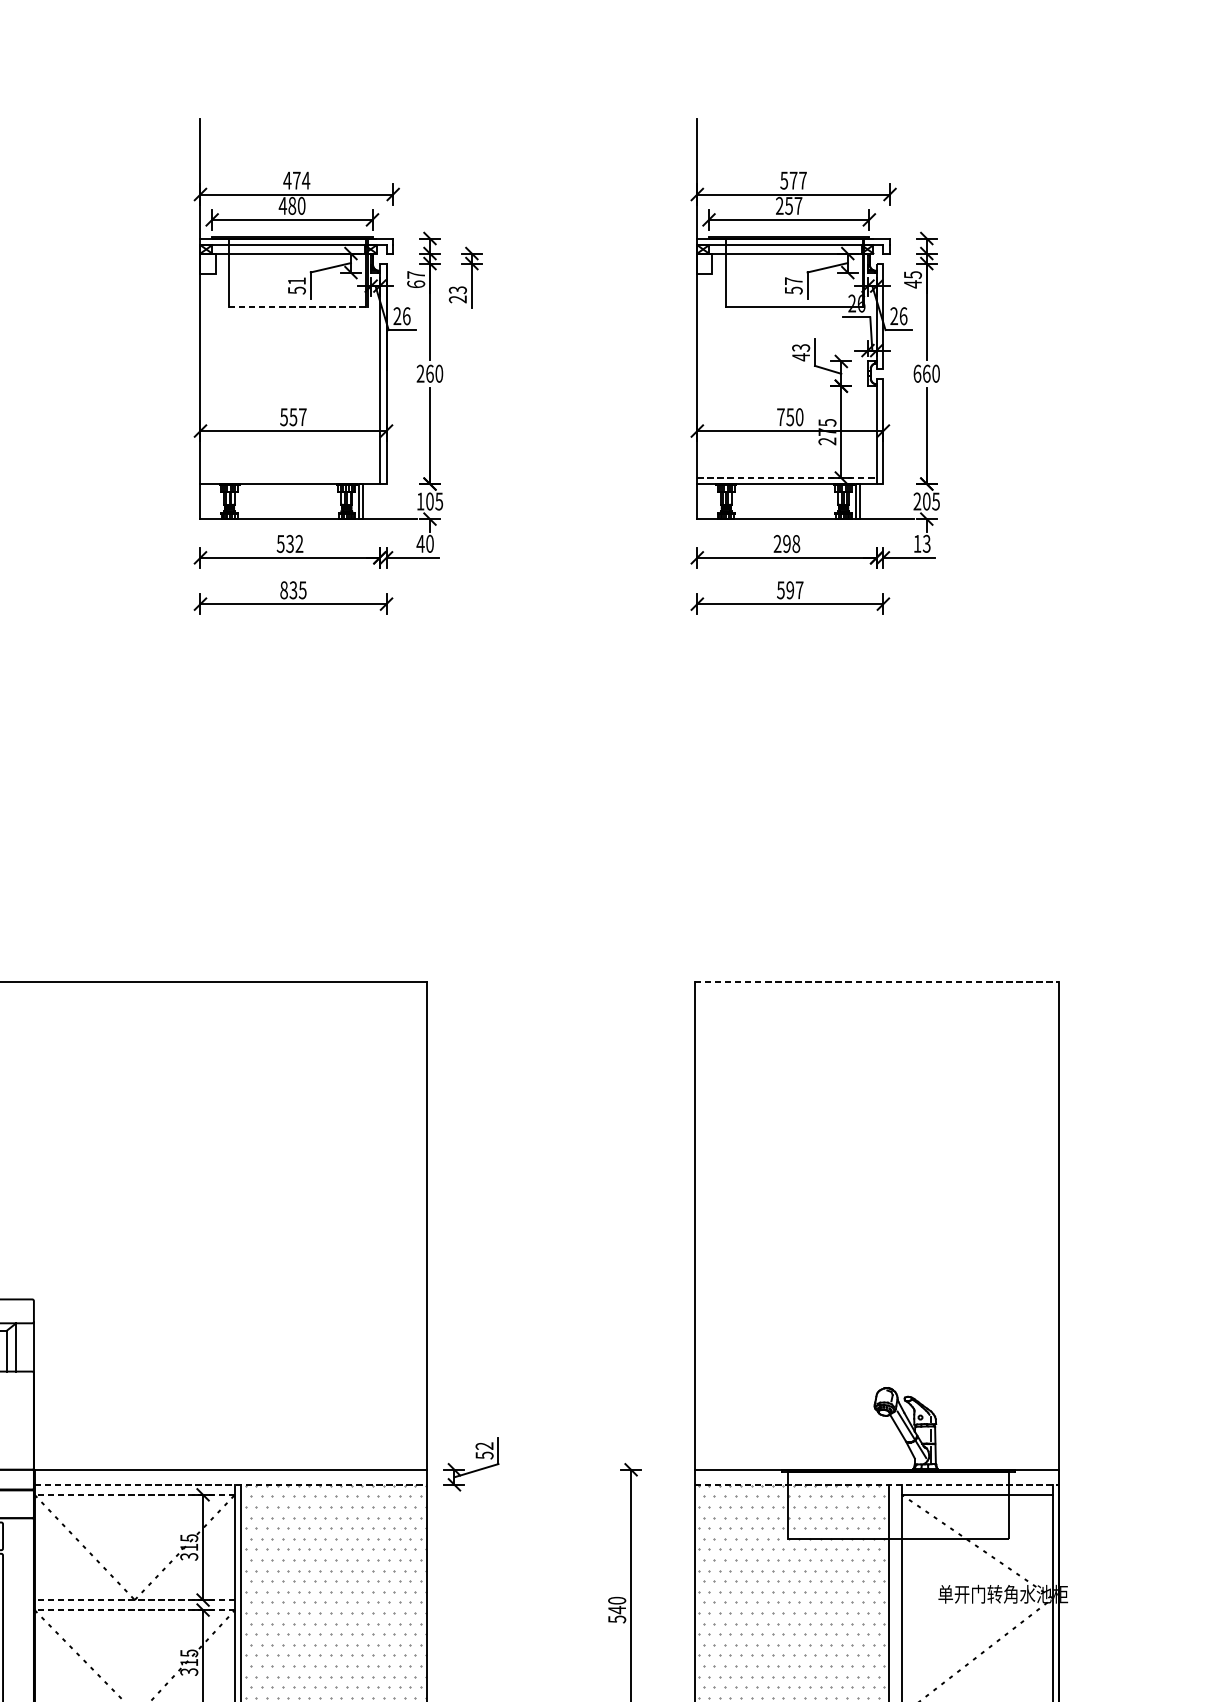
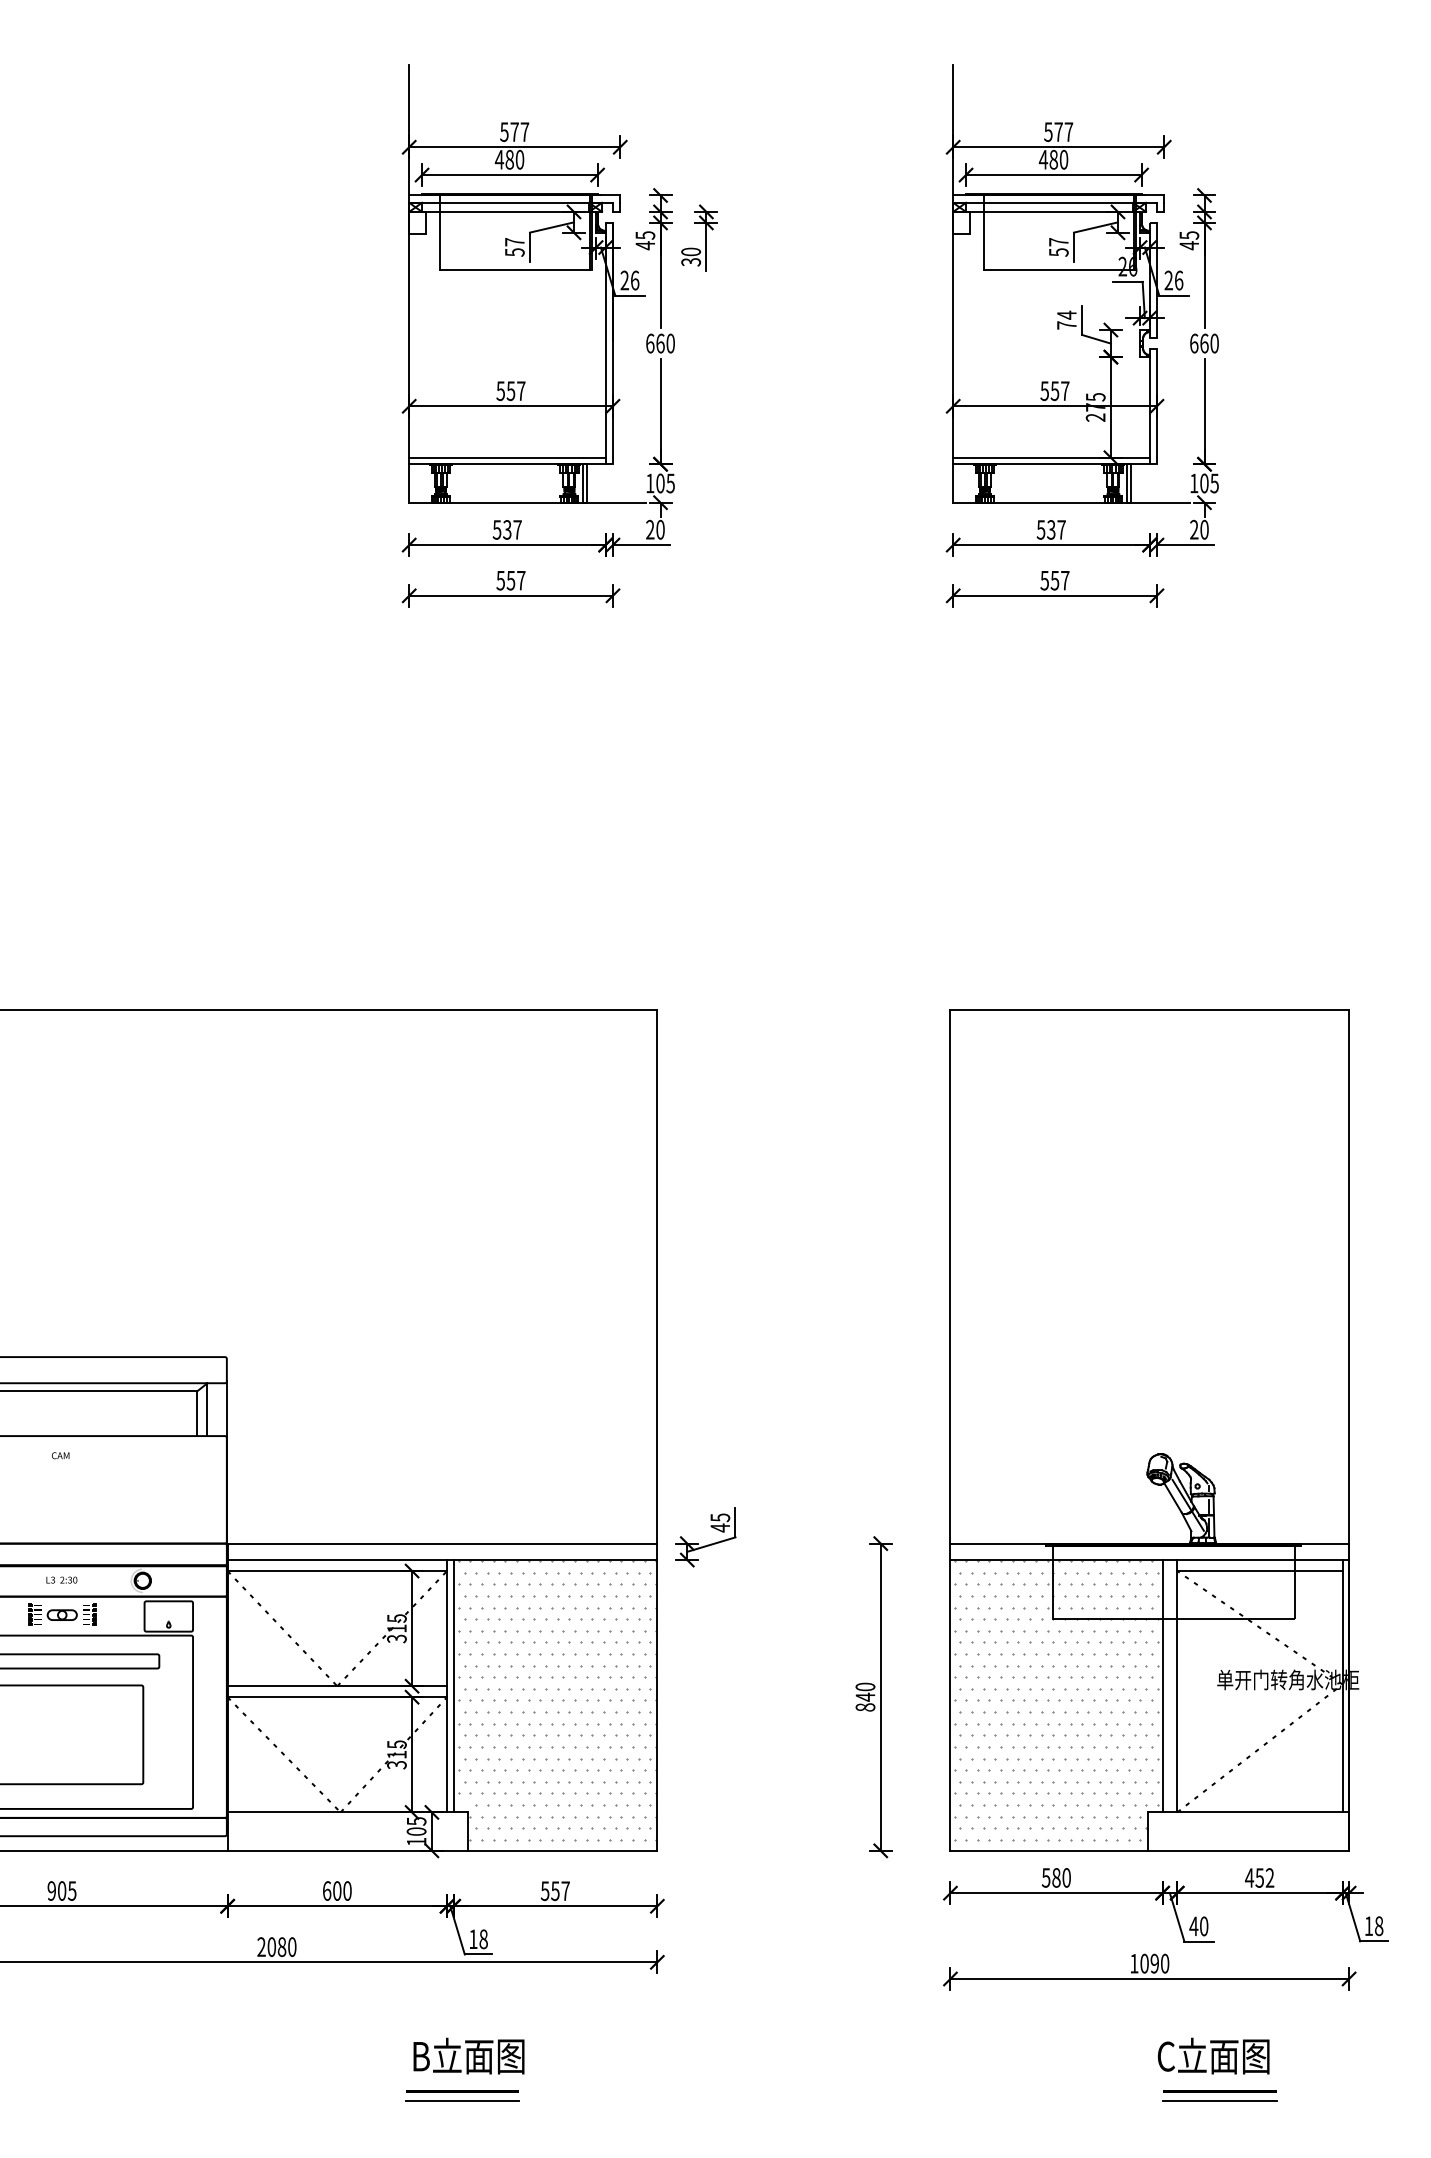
text: (296, 181) -> (514, 132), 474 -> 577
text: (788, 205) -> (1053, 159), 257 -> 480
text: (416, 279) -> (645, 240), 67 -> 45
text: (296, 281) -> (514, 242), 51 -> 57
text: (458, 294) -> (691, 256), 23 -> 30
line: (297, 307) -> (515, 270), dashed -> solid
text: (800, 352) -> (1066, 320), 43 -> 74
text: (420, 373) -> (650, 343), 260 -> 660
text: (789, 417) -> (1054, 391), 750 -> 557
line: (290, 477) -> (507, 457), added
line: (787, 477) -> (1051, 457), dashed -> solid
text: (917, 501) -> (1194, 483), 205 -> 105
text: (299, 543) -> (517, 529), 532 -> 537
text: (419, 543) -> (649, 529), 40 -> 20
text: (786, 543) -> (1050, 529), 298 -> 537
text: (922, 543) -> (1199, 529), 13 -> 20
text: (292, 590) -> (510, 580), 835 -> 557
text: (789, 590) -> (1054, 580), 597 -> 557
line: (877, 981) -> (1150, 1009), dashed -> solid
text: (484, 1450) -> (720, 1522), 52 -> 45
line: (230, 1485) -> (442, 1560), dashed -> solid
line: (877, 1485) -> (1150, 1560), dashed -> solid
line: (134, 1495) -> (337, 1571), dashed -> solid
line: (134, 1600) -> (337, 1686), dashed -> solid
line: (134, 1610) -> (337, 1697), dashed -> solid
text: (617, 1619) -> (865, 1707), 540 -> 840

